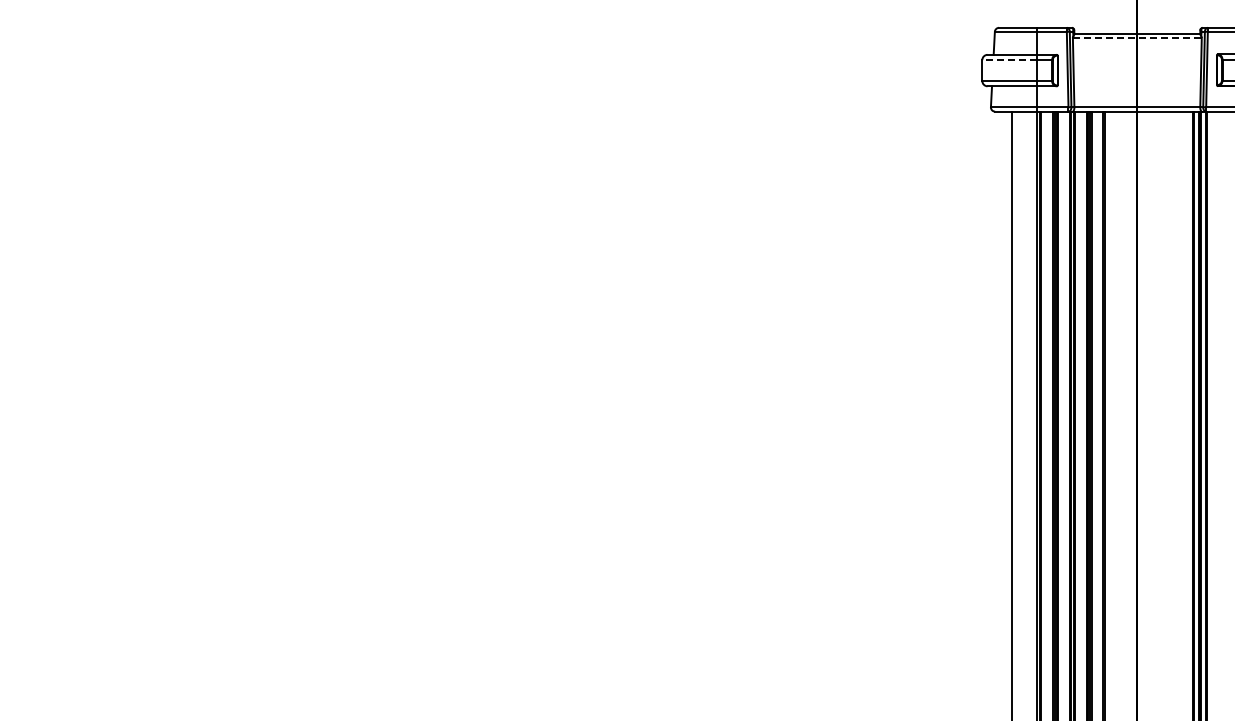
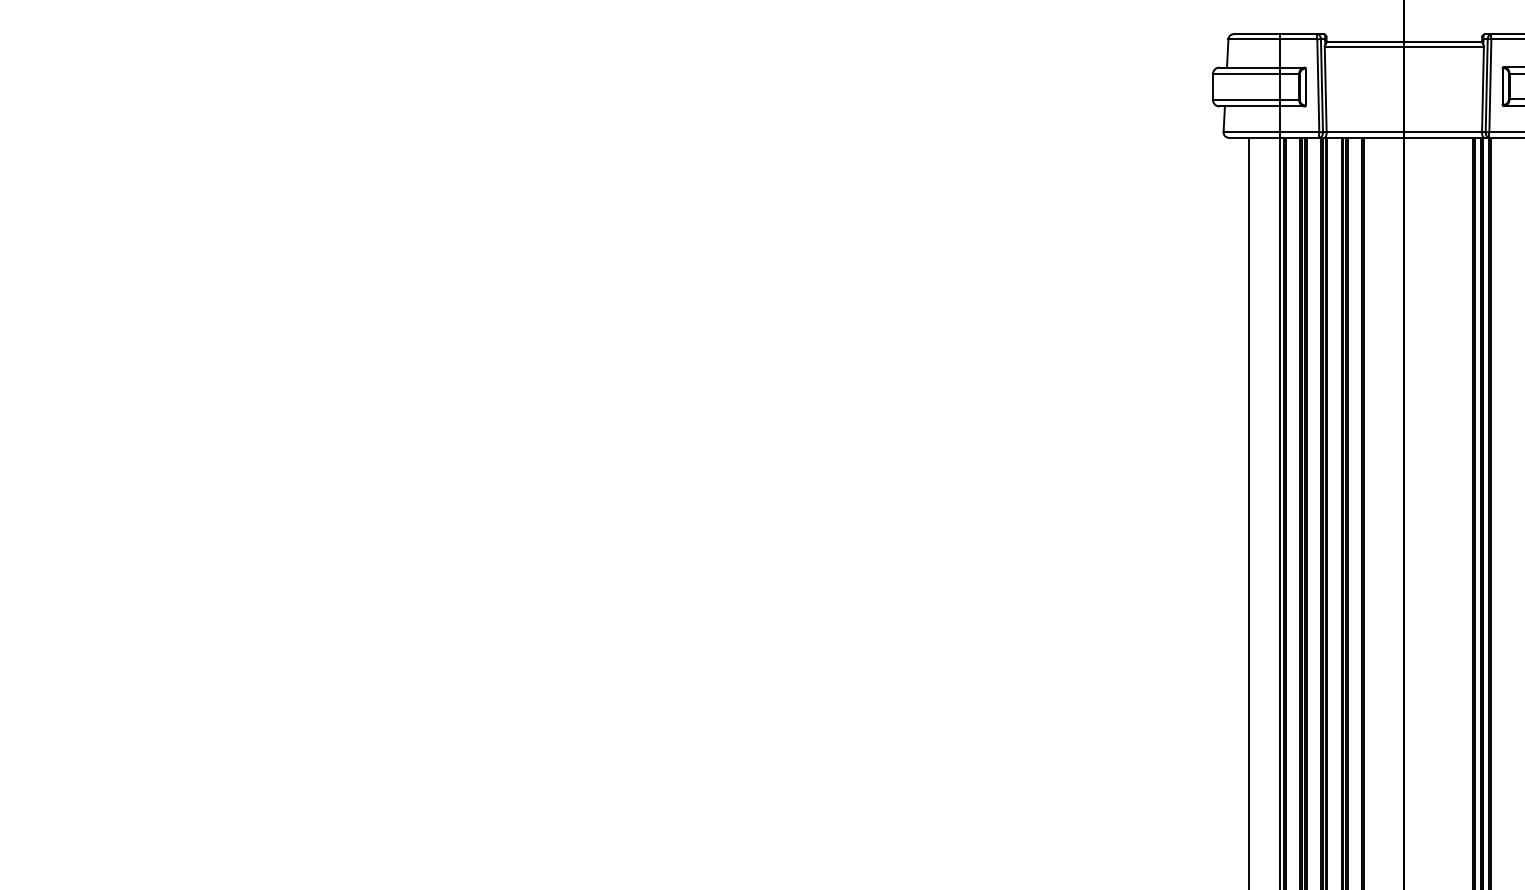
line: (1137, 38) -> (1404, 47), dashed -> solid
line: (1009, 60) -> (1246, 74), dashed -> solid

